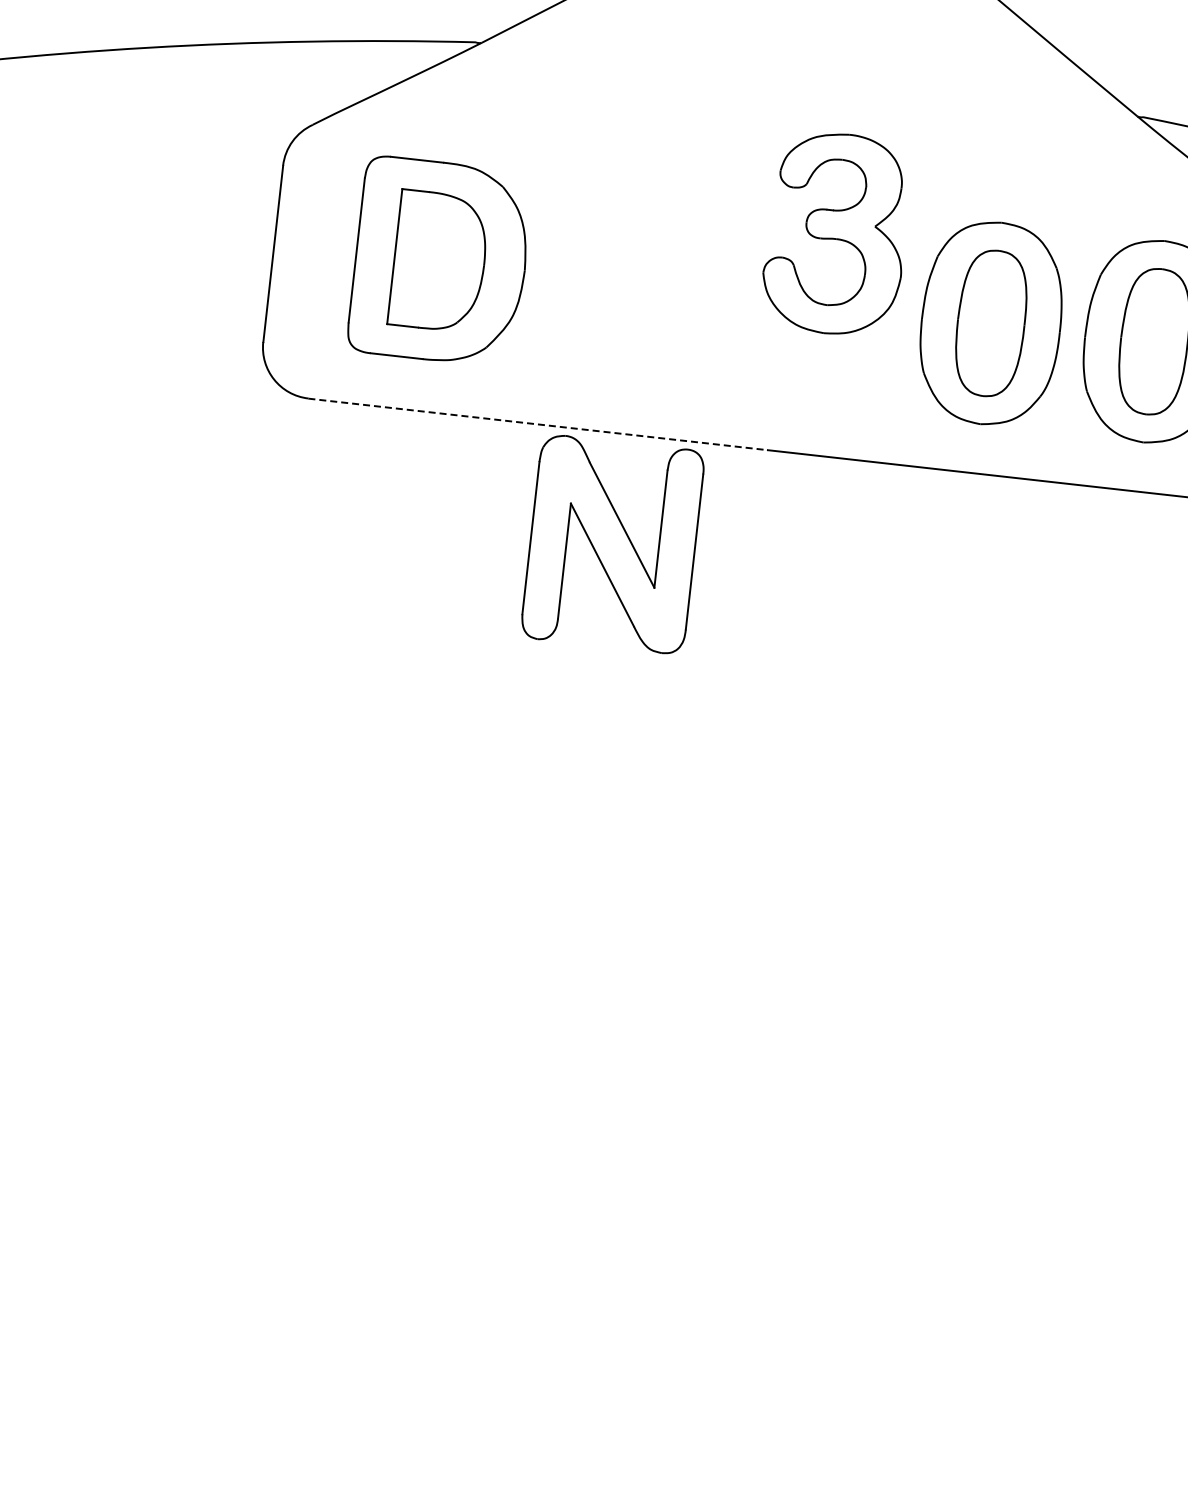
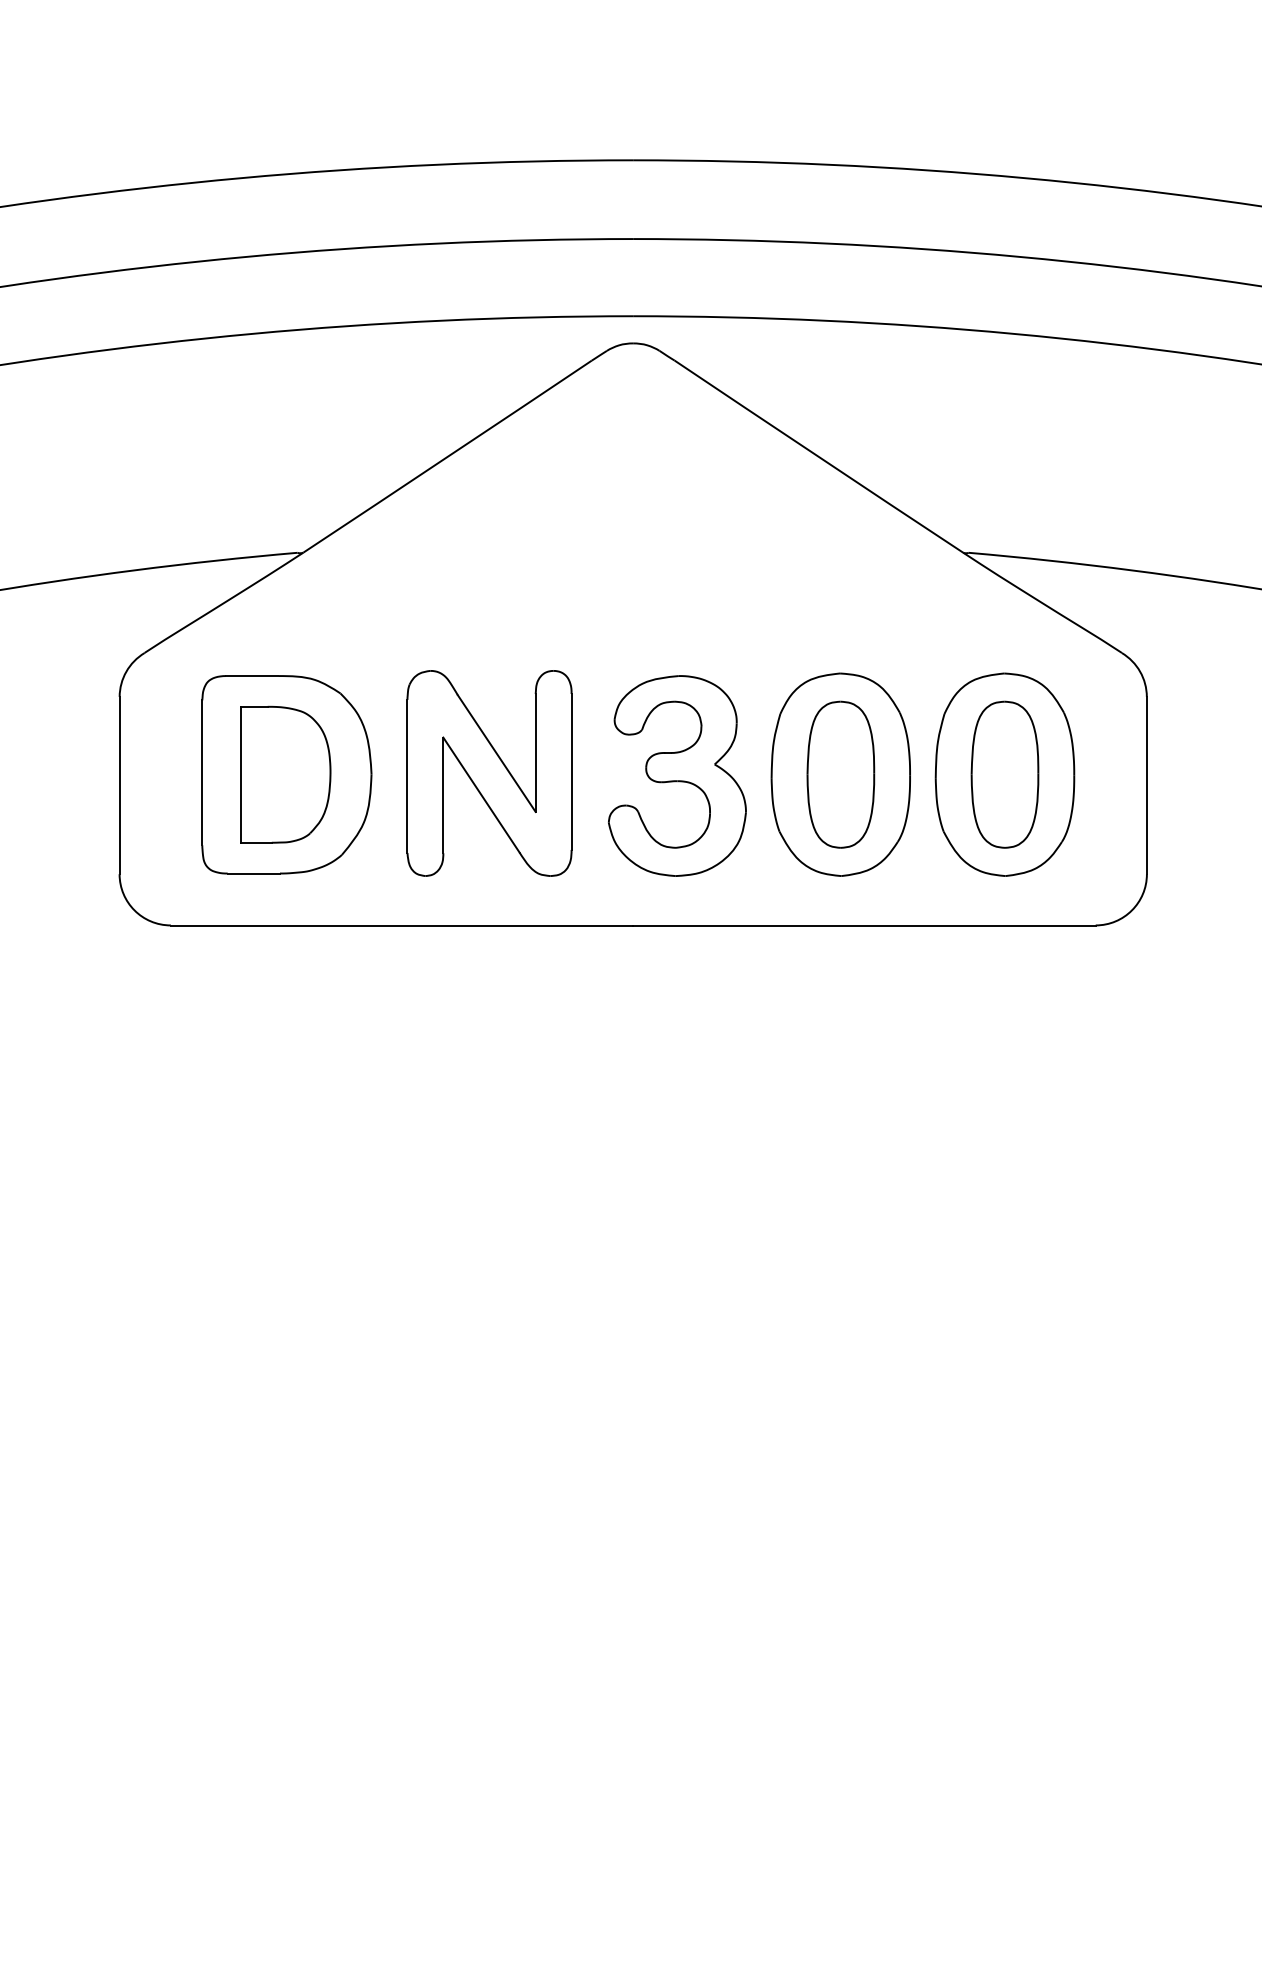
part: (836, 233) -> (677, 775), moved
line: (538, 424) -> (402, 925), dashed -> solid
part: (612, 544) -> (489, 773), moved

